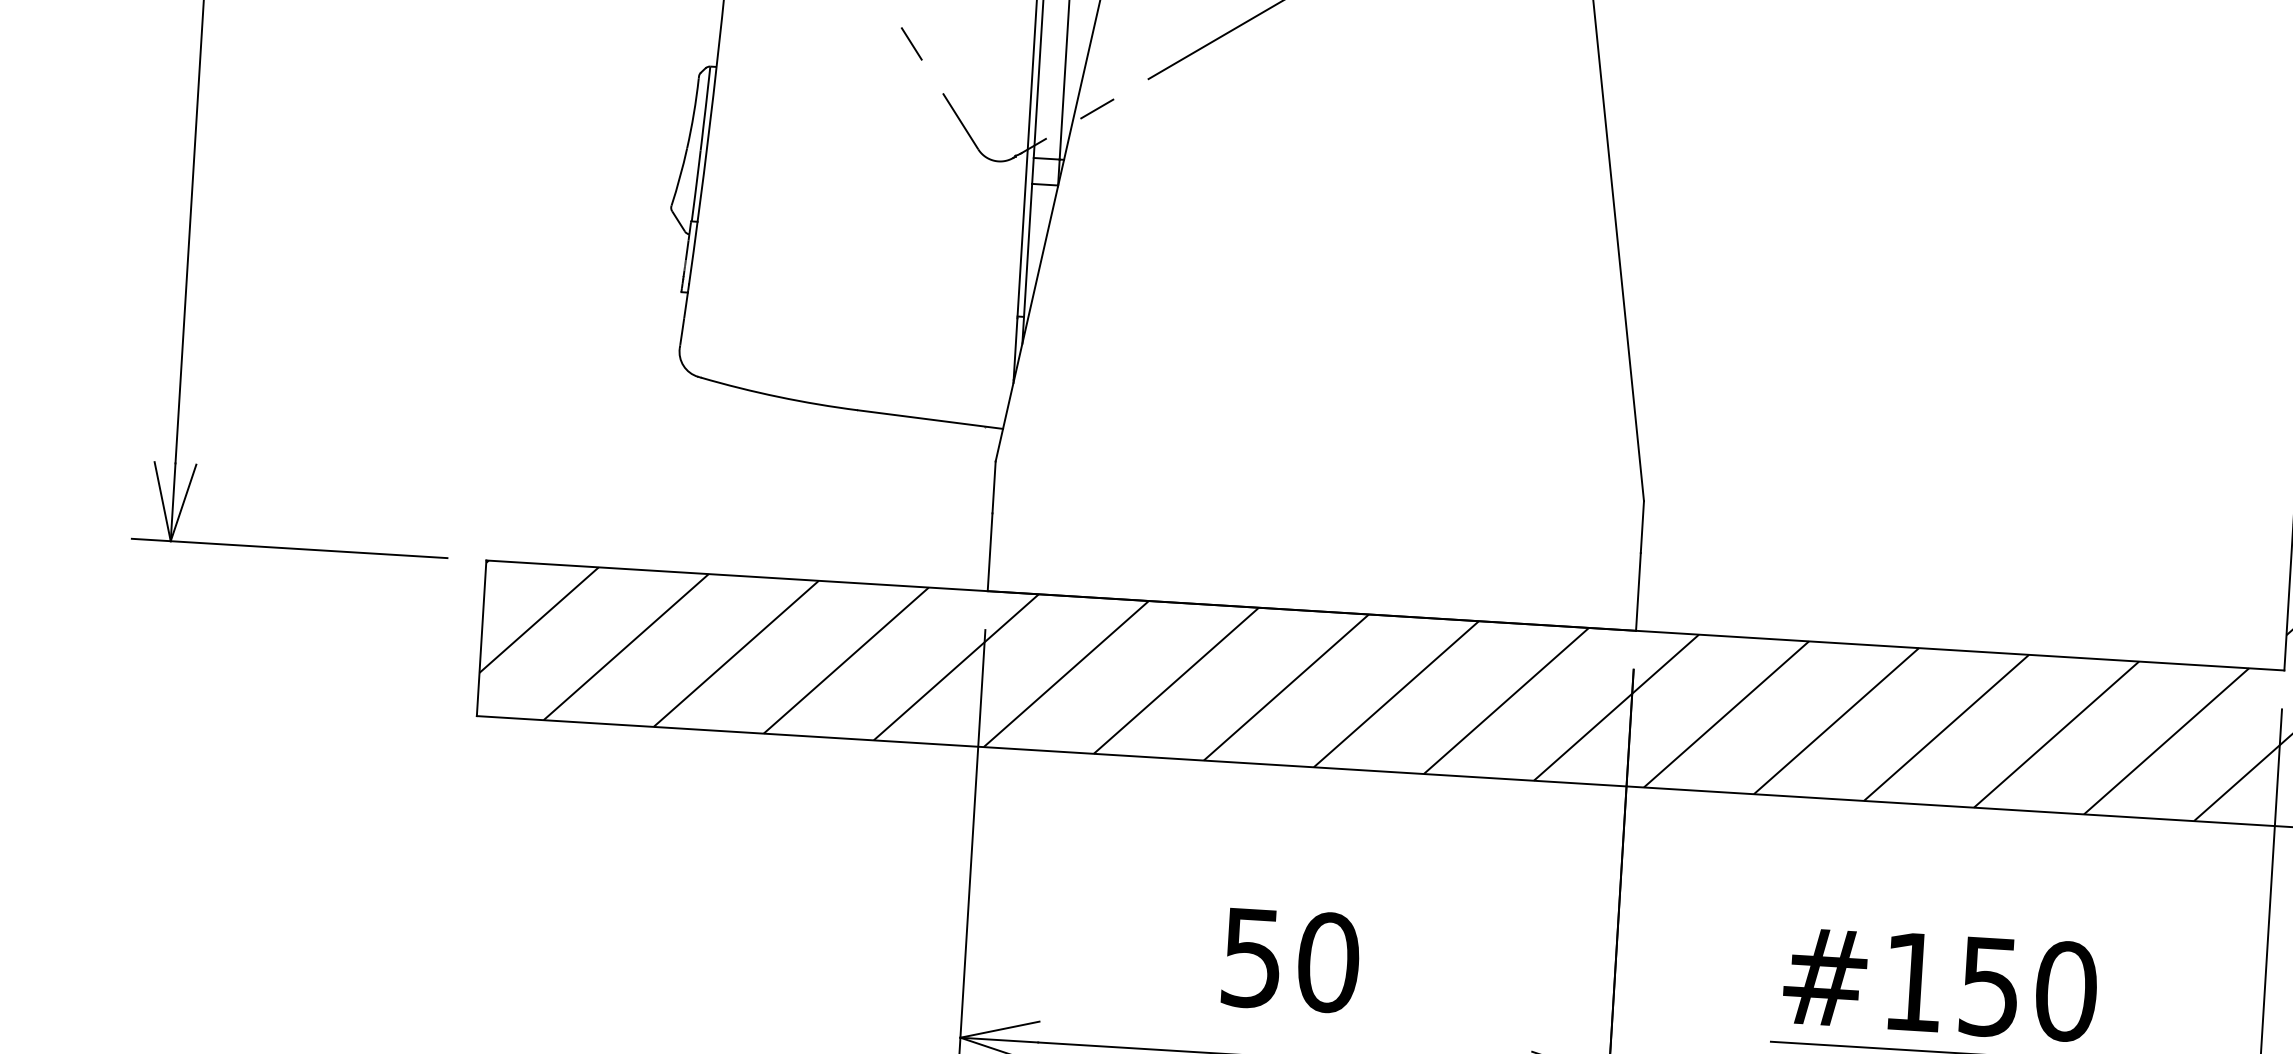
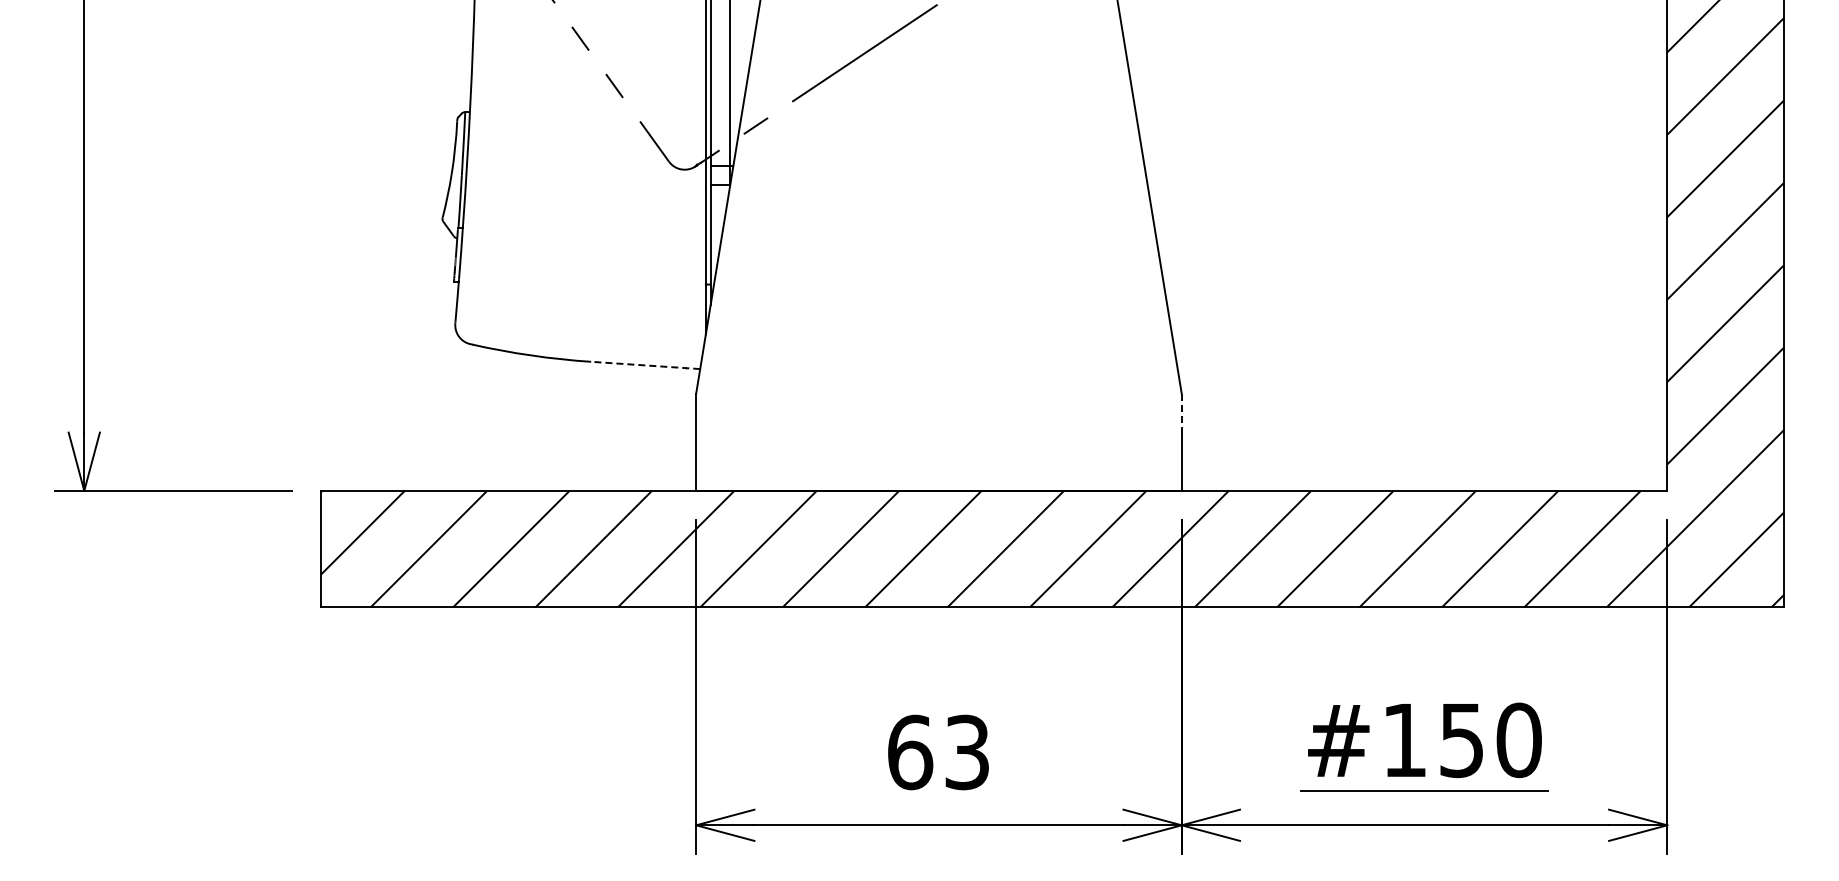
line: (930, 419) -> (645, 365), solid -> dashed
line: (1642, 527) -> (1181, 413), solid -> dashed
text: (1291, 960) -> (939, 752), 50 -> 63

